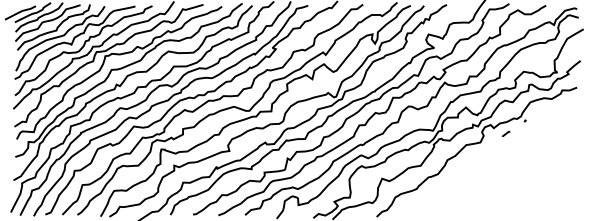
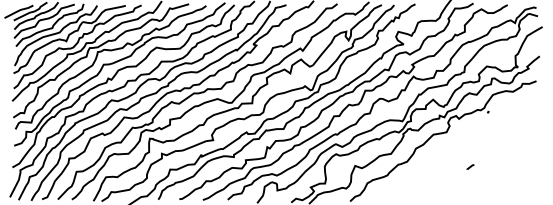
line: (505, 133) -> (469, 166), moved

